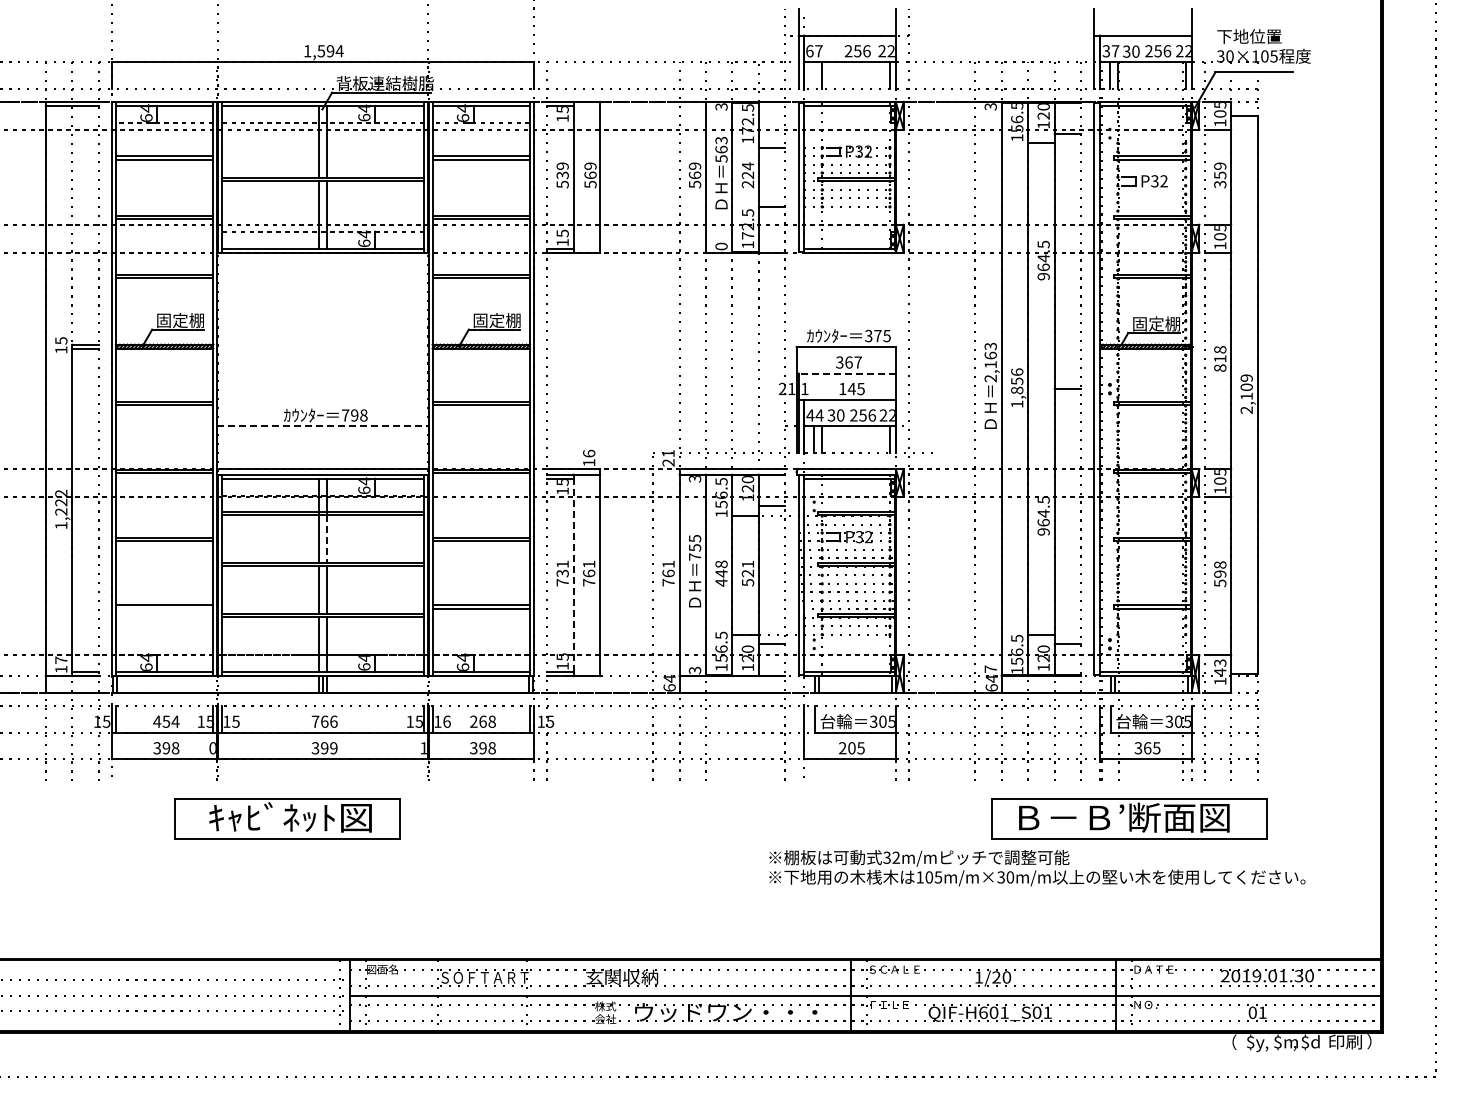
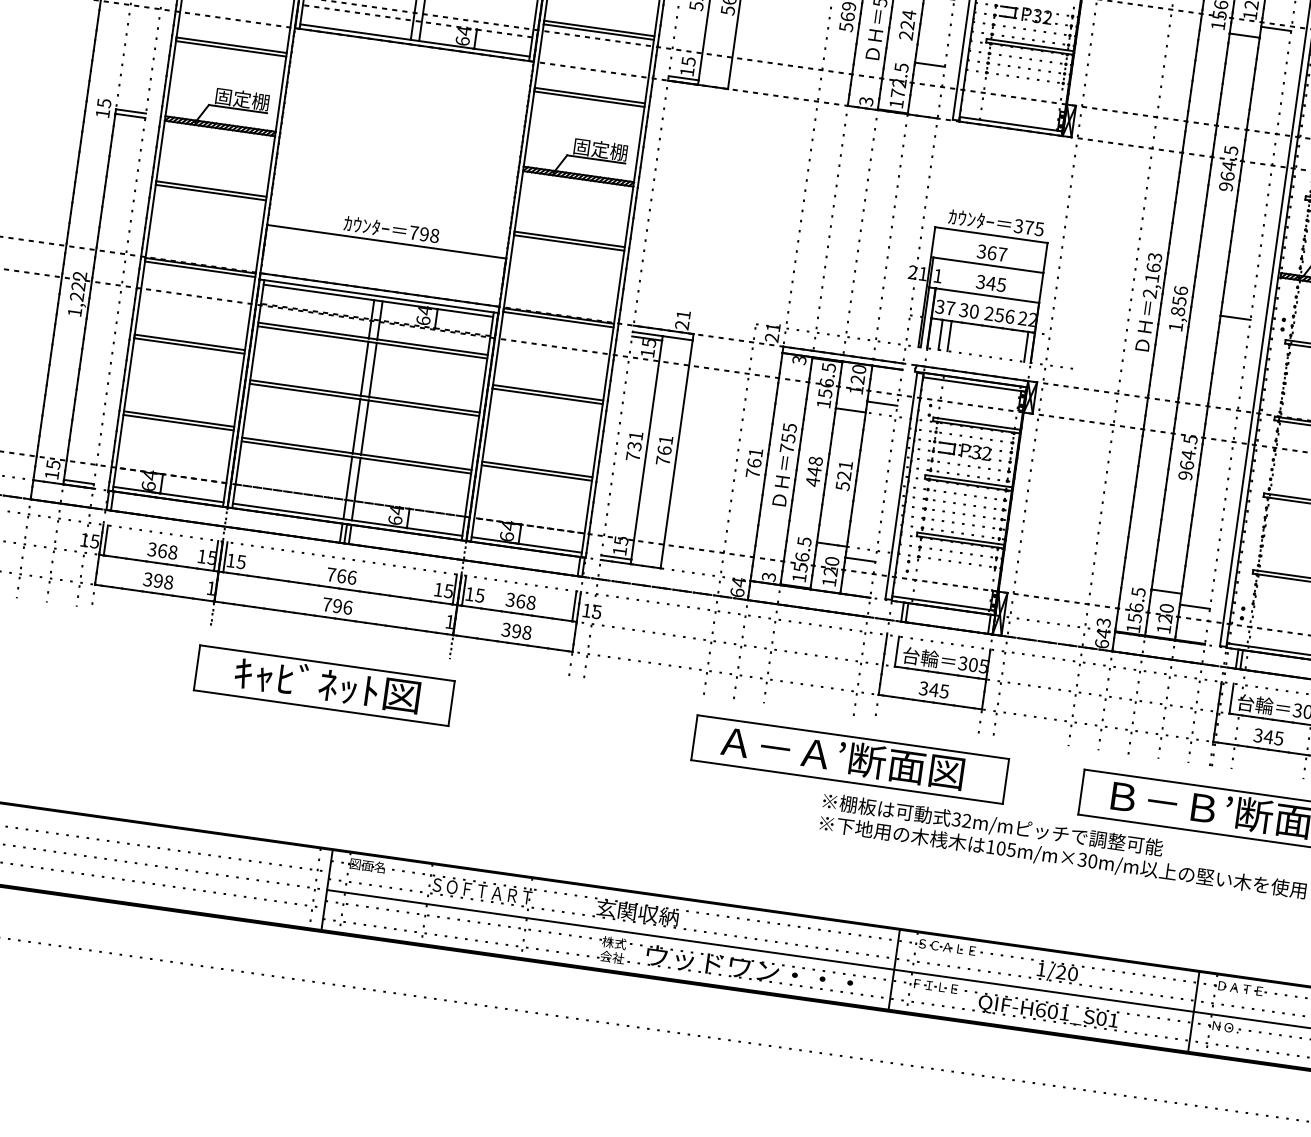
text: (721, 246) -> (866, 101), 0 -> 3
line: (847, 373) -> (988, 265), dashed -> solid
text: (842, 388) -> (980, 281), 145 -> 345
text: (814, 415) -> (944, 307), 44 -> 37
line: (322, 426) -> (386, 241), dashed -> solid
text: (589, 457) -> (683, 319), 16 -> 21
line: (326, 539) -> (372, 370), dashed -> solid
line: (573, 575) -> (646, 450), dashed -> solid
line: (164, 608) -> (178, 422), added
text: (61, 660) -> (53, 465), 17 -> 15
text: (990, 669) -> (1103, 622), 7 -> 3
text: (166, 721) -> (162, 550), 454 -> 368
text: (446, 721) -> (479, 595), 16 -> 15
text: (473, 721) -> (510, 599), 268 -> 368
text: (212, 748) -> (210, 588), 0 -> 1
text: (324, 748) -> (337, 606), 399 -> 796
text: (847, 748) -> (929, 689), 205 -> 345
text: (1147, 748) -> (1268, 737), 365 -> 345
part: (287, 818) -> (323, 685), moved
part: (787, 818) -> (850, 759), added

